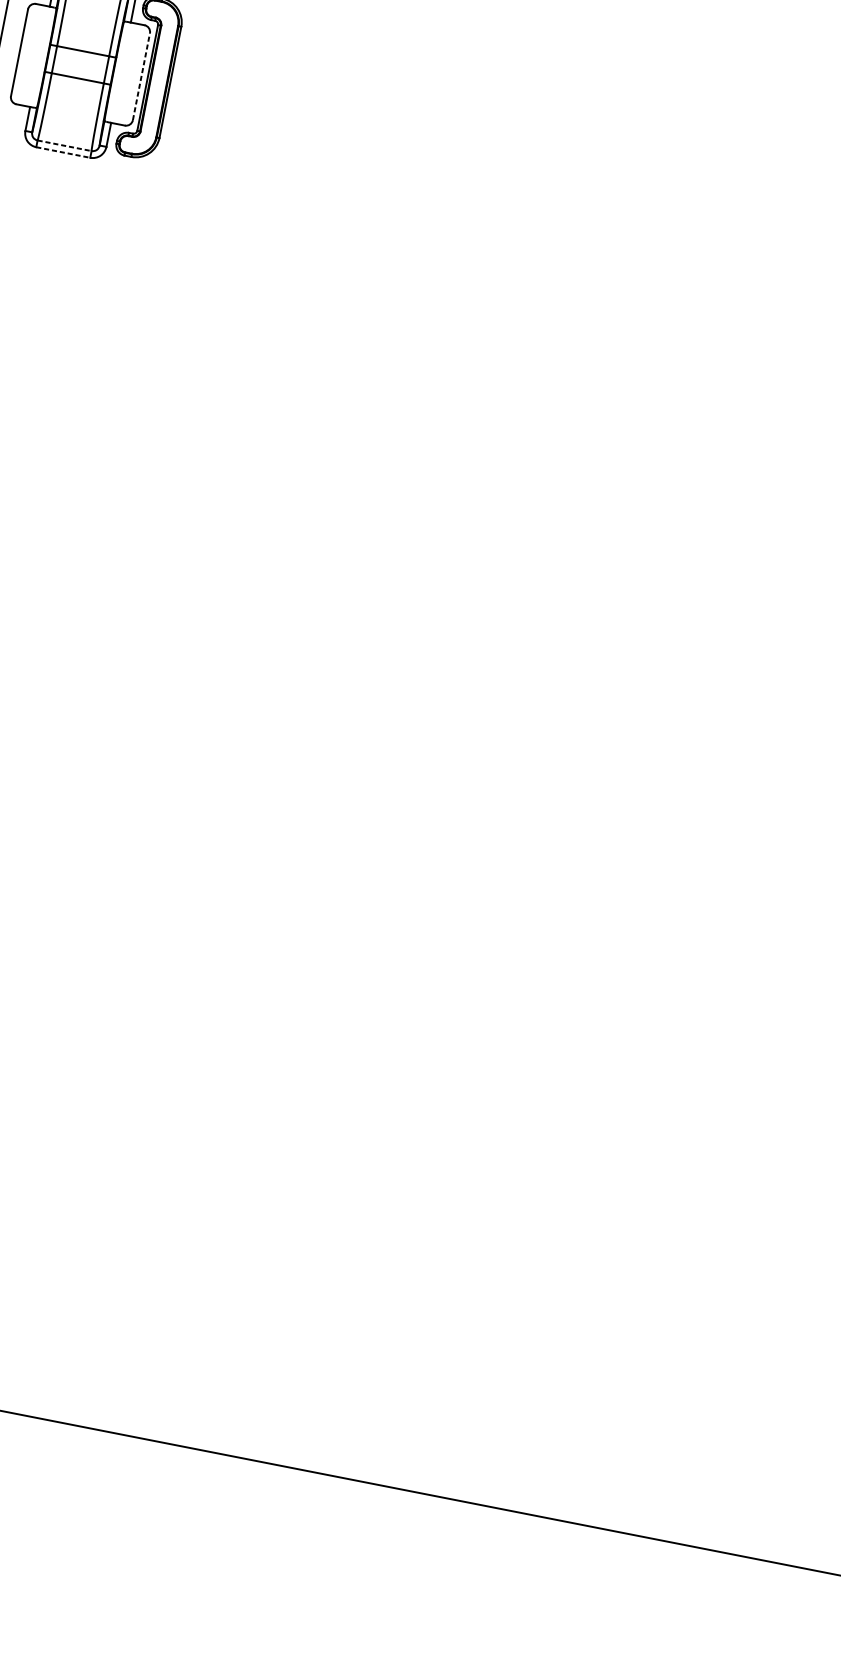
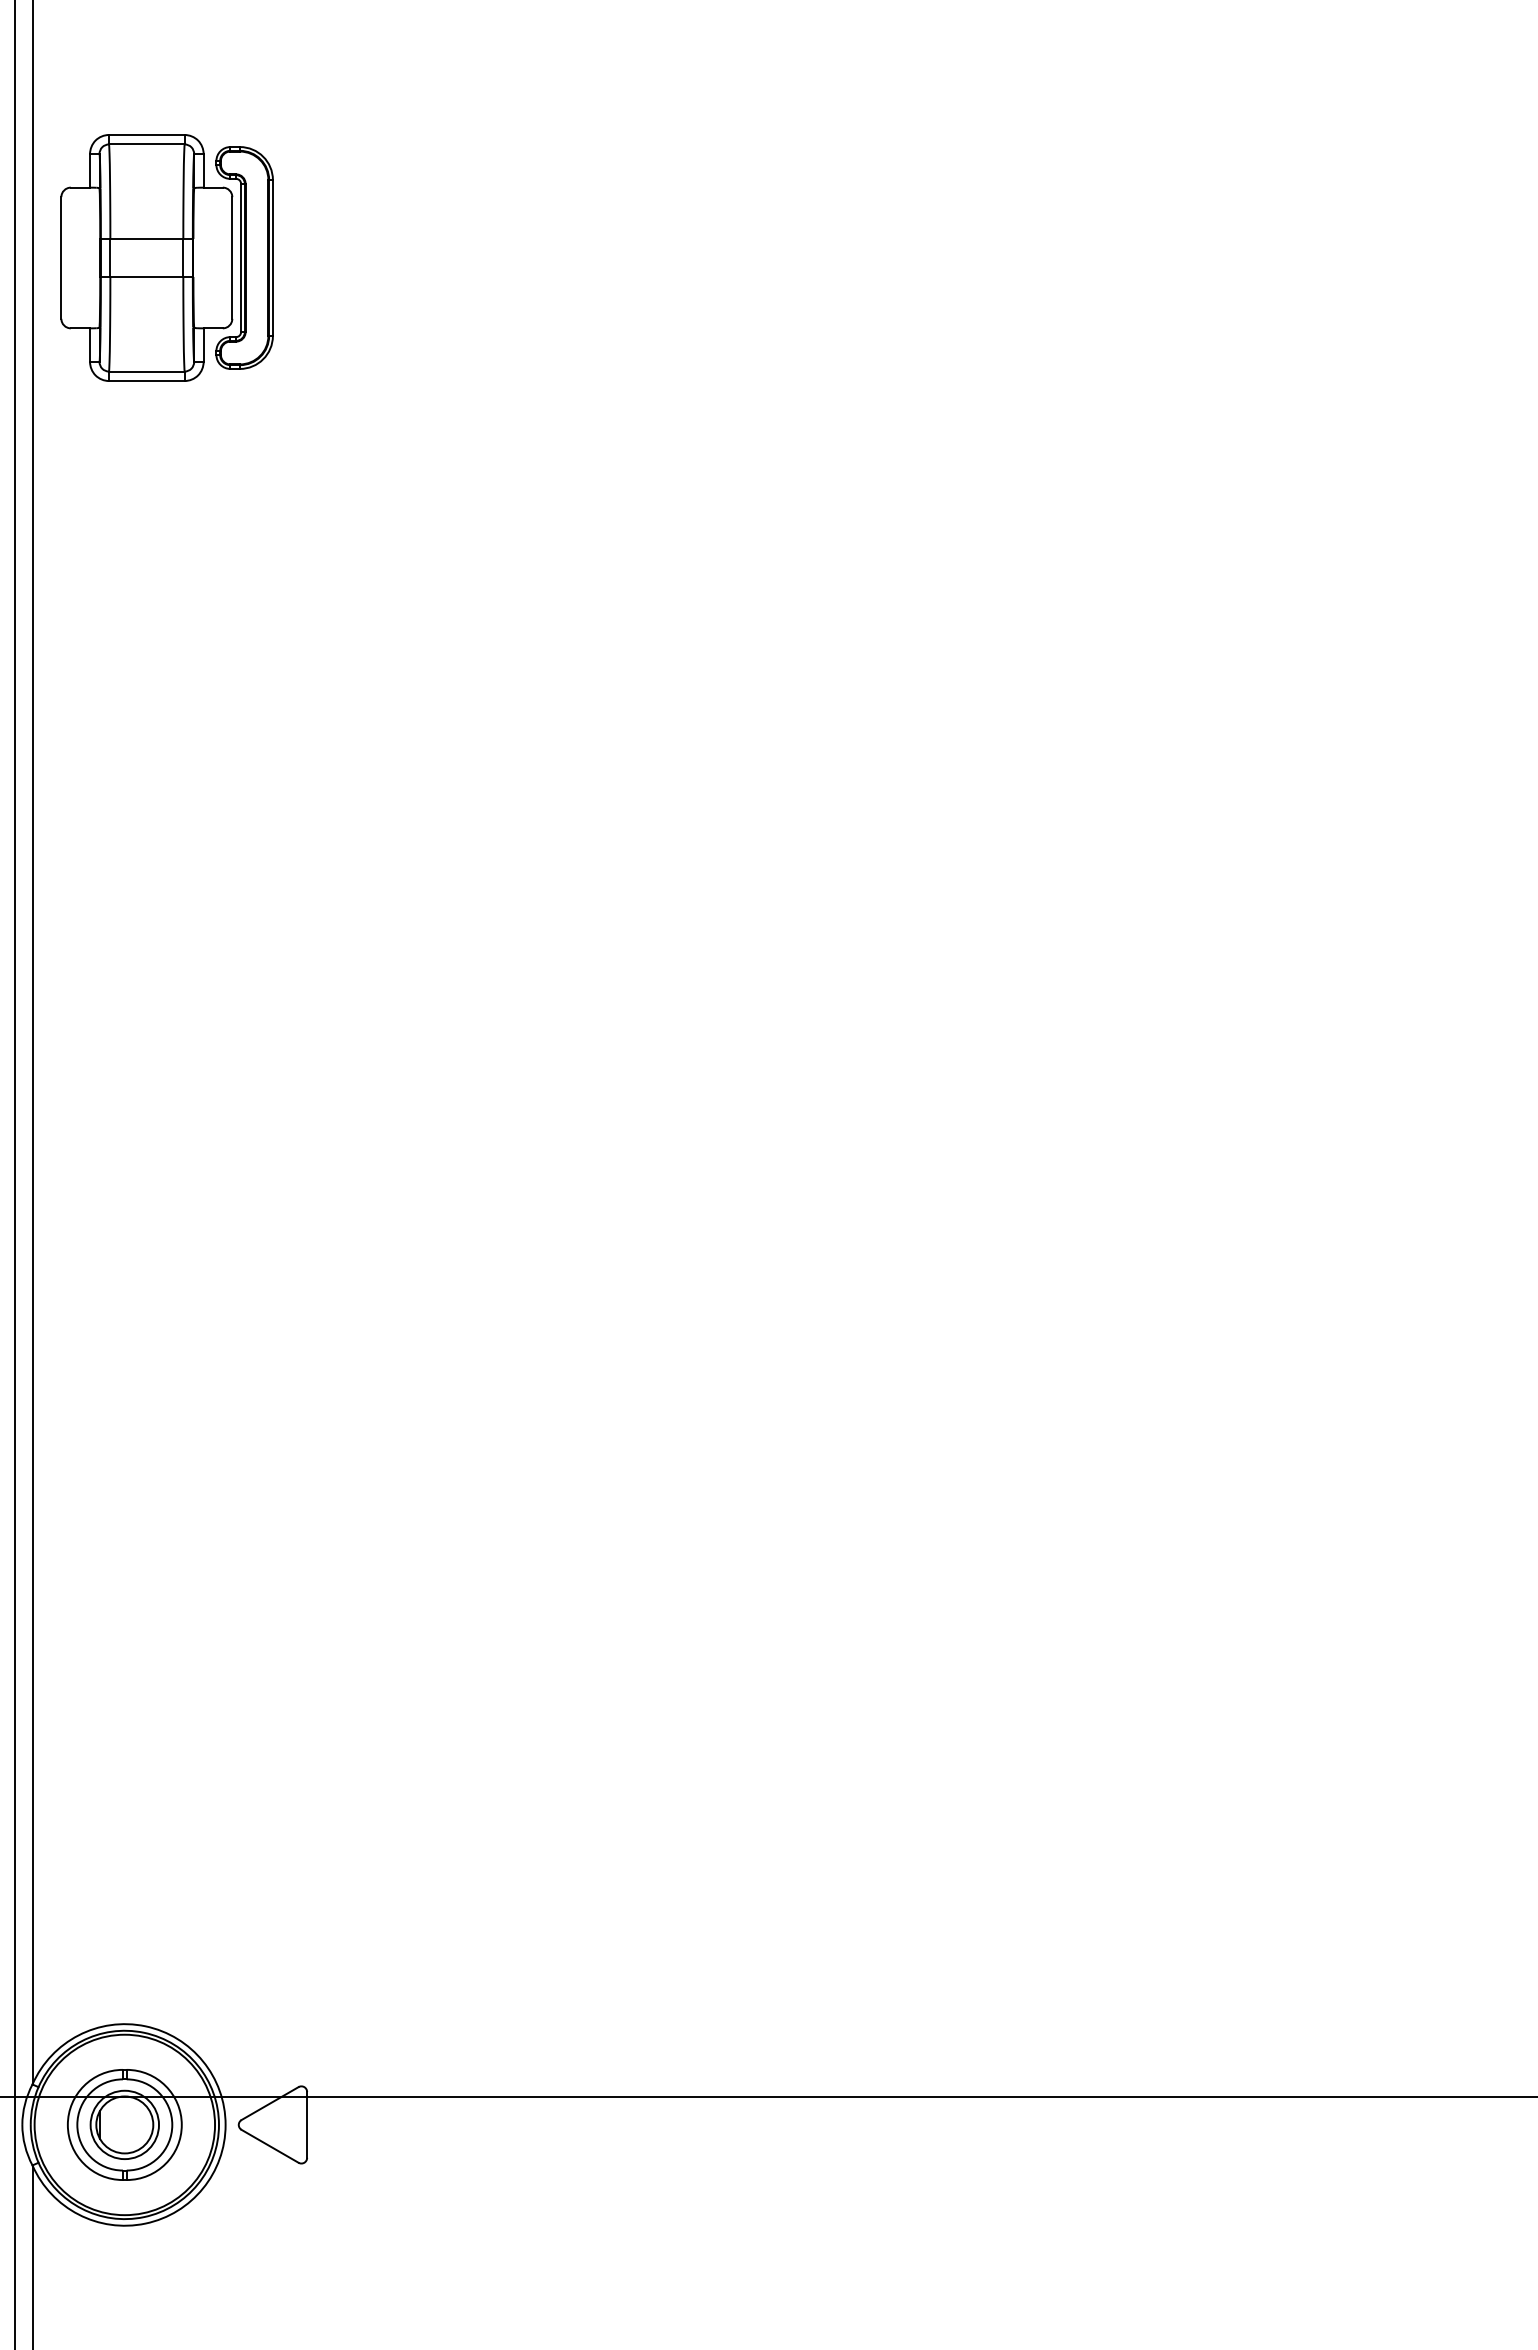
line: (141, 77) -> (232, 258), dashed -> solid
line: (64, 145) -> (146, 371), dashed -> solid
line: (62, 152) -> (146, 381), dashed -> solid

